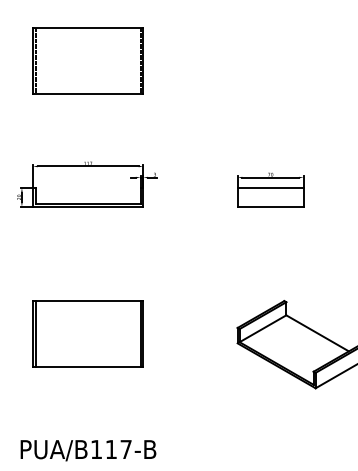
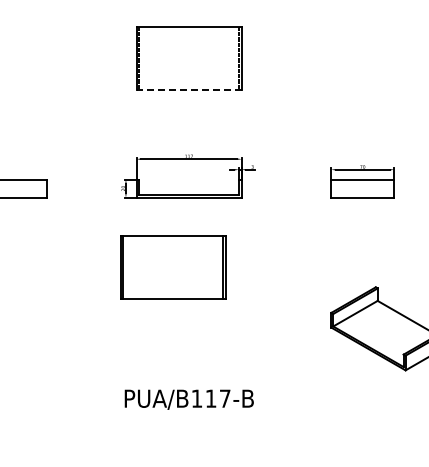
line: (88, 93) -> (189, 89), solid -> dashed
part: (88, 333) -> (173, 267), moved
text: (87, 450) -> (188, 399), moved

